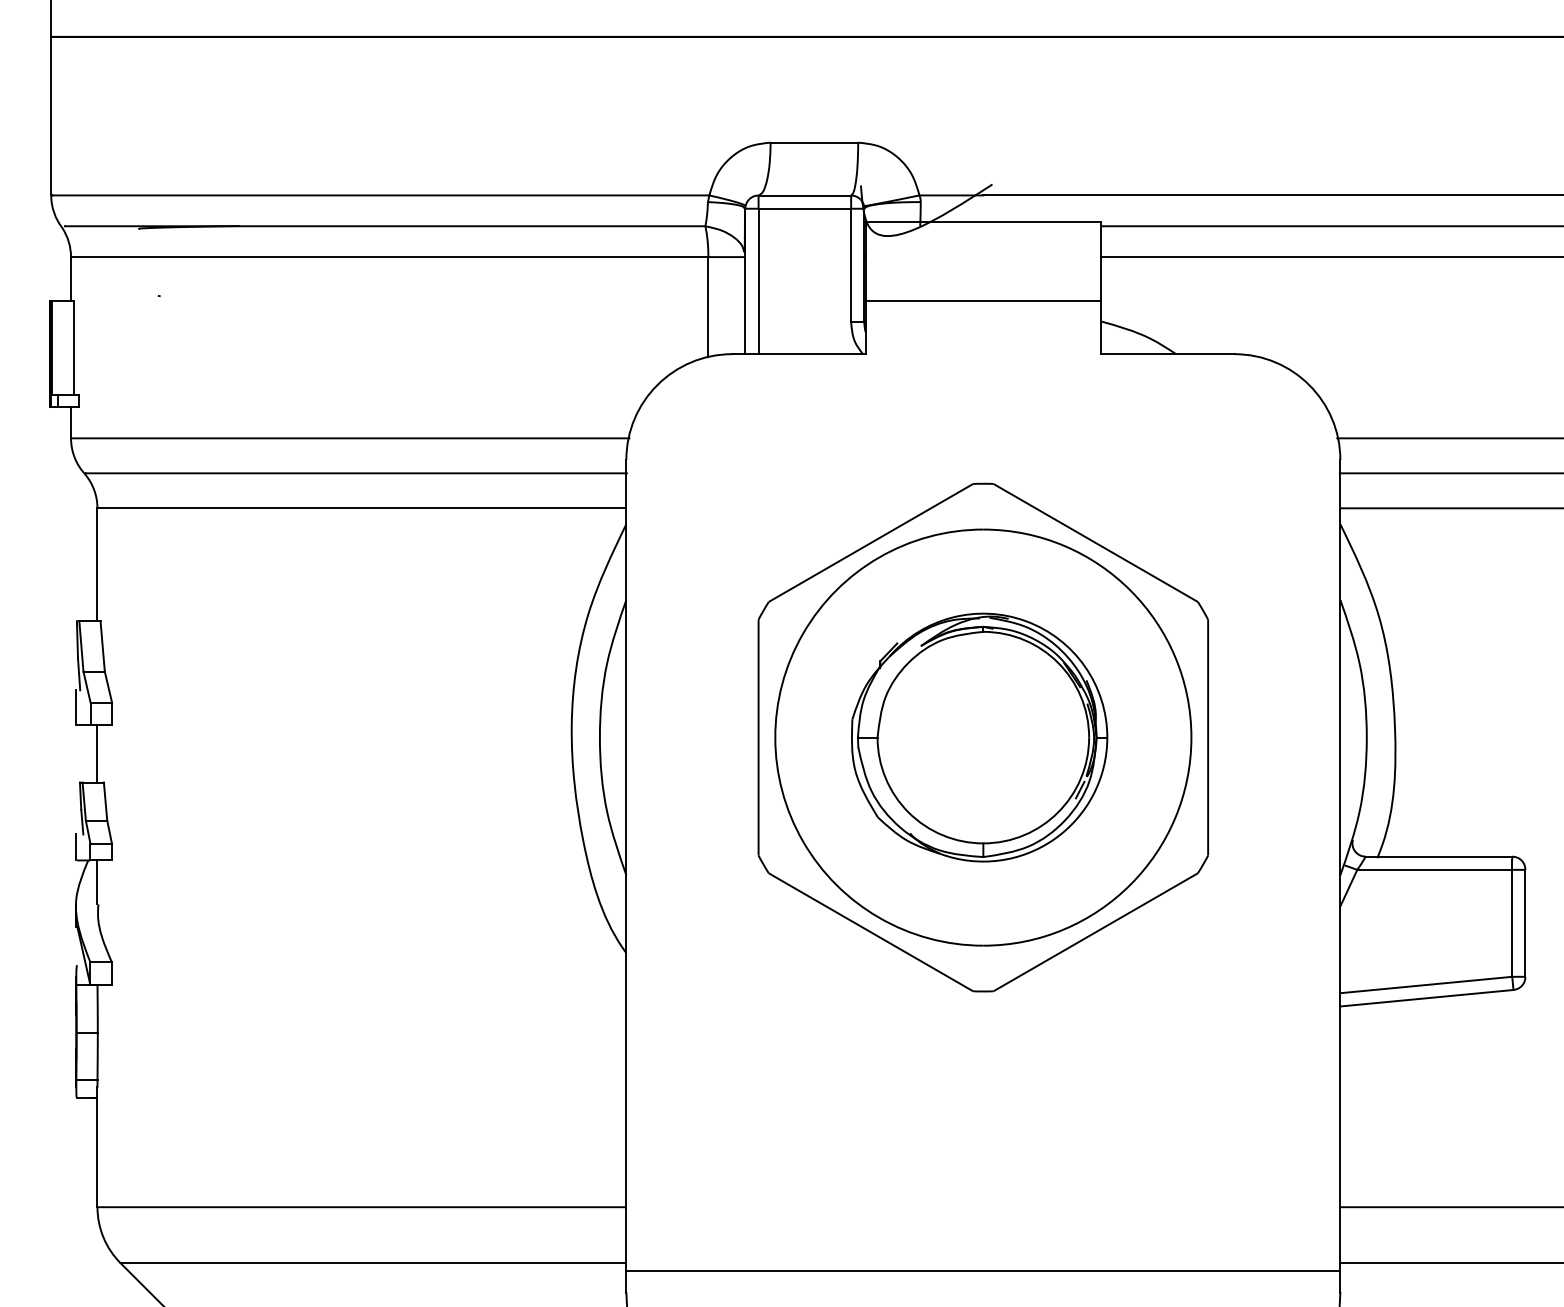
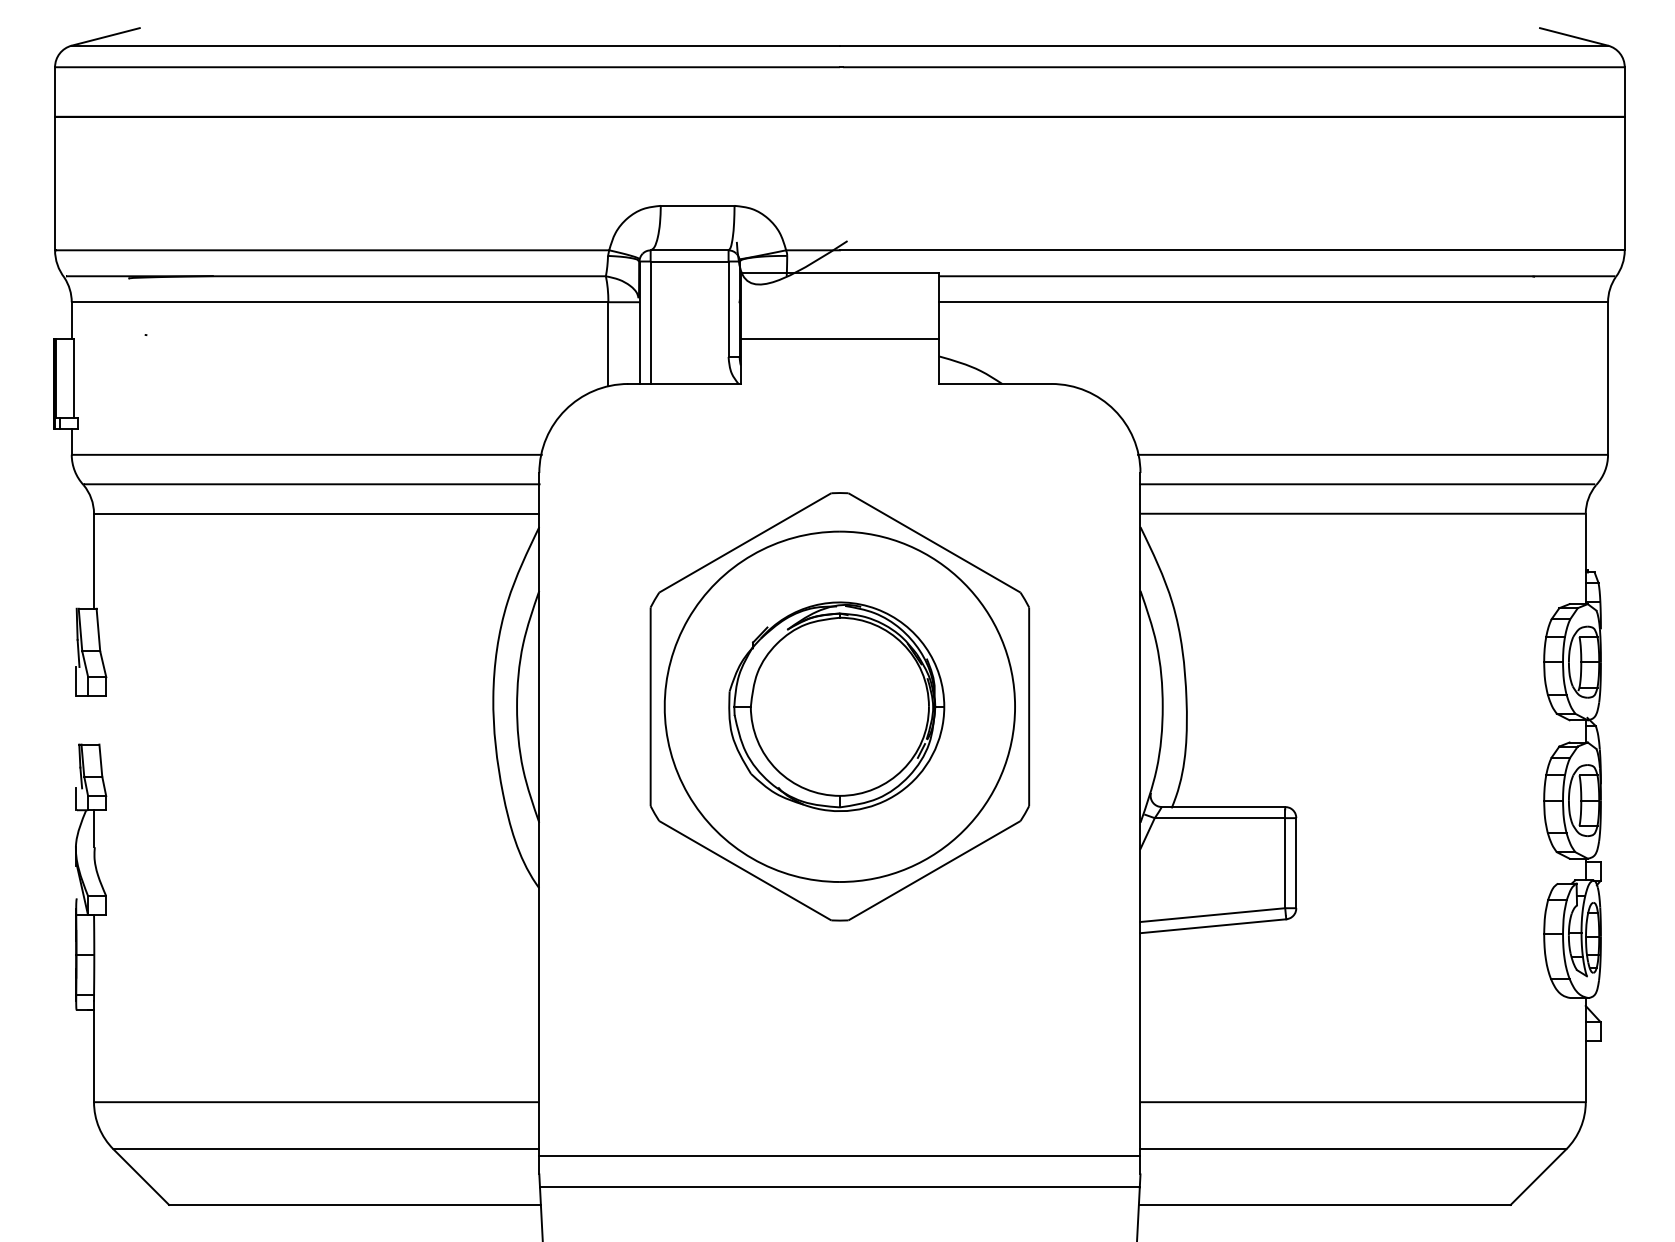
line: (98, 753) -> (94, 720), removed

